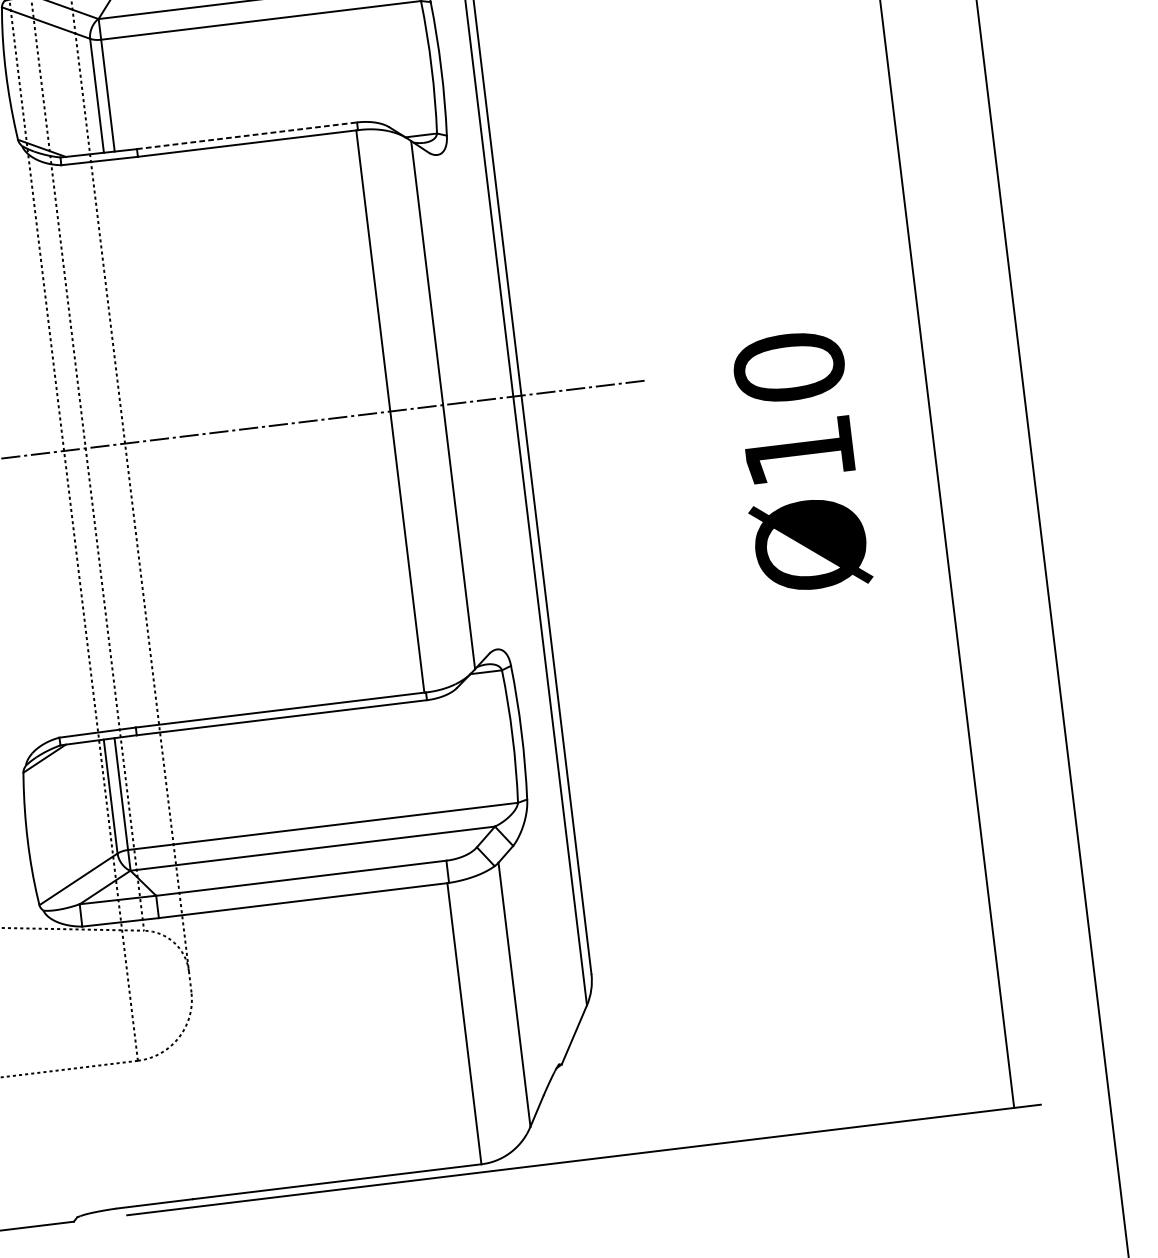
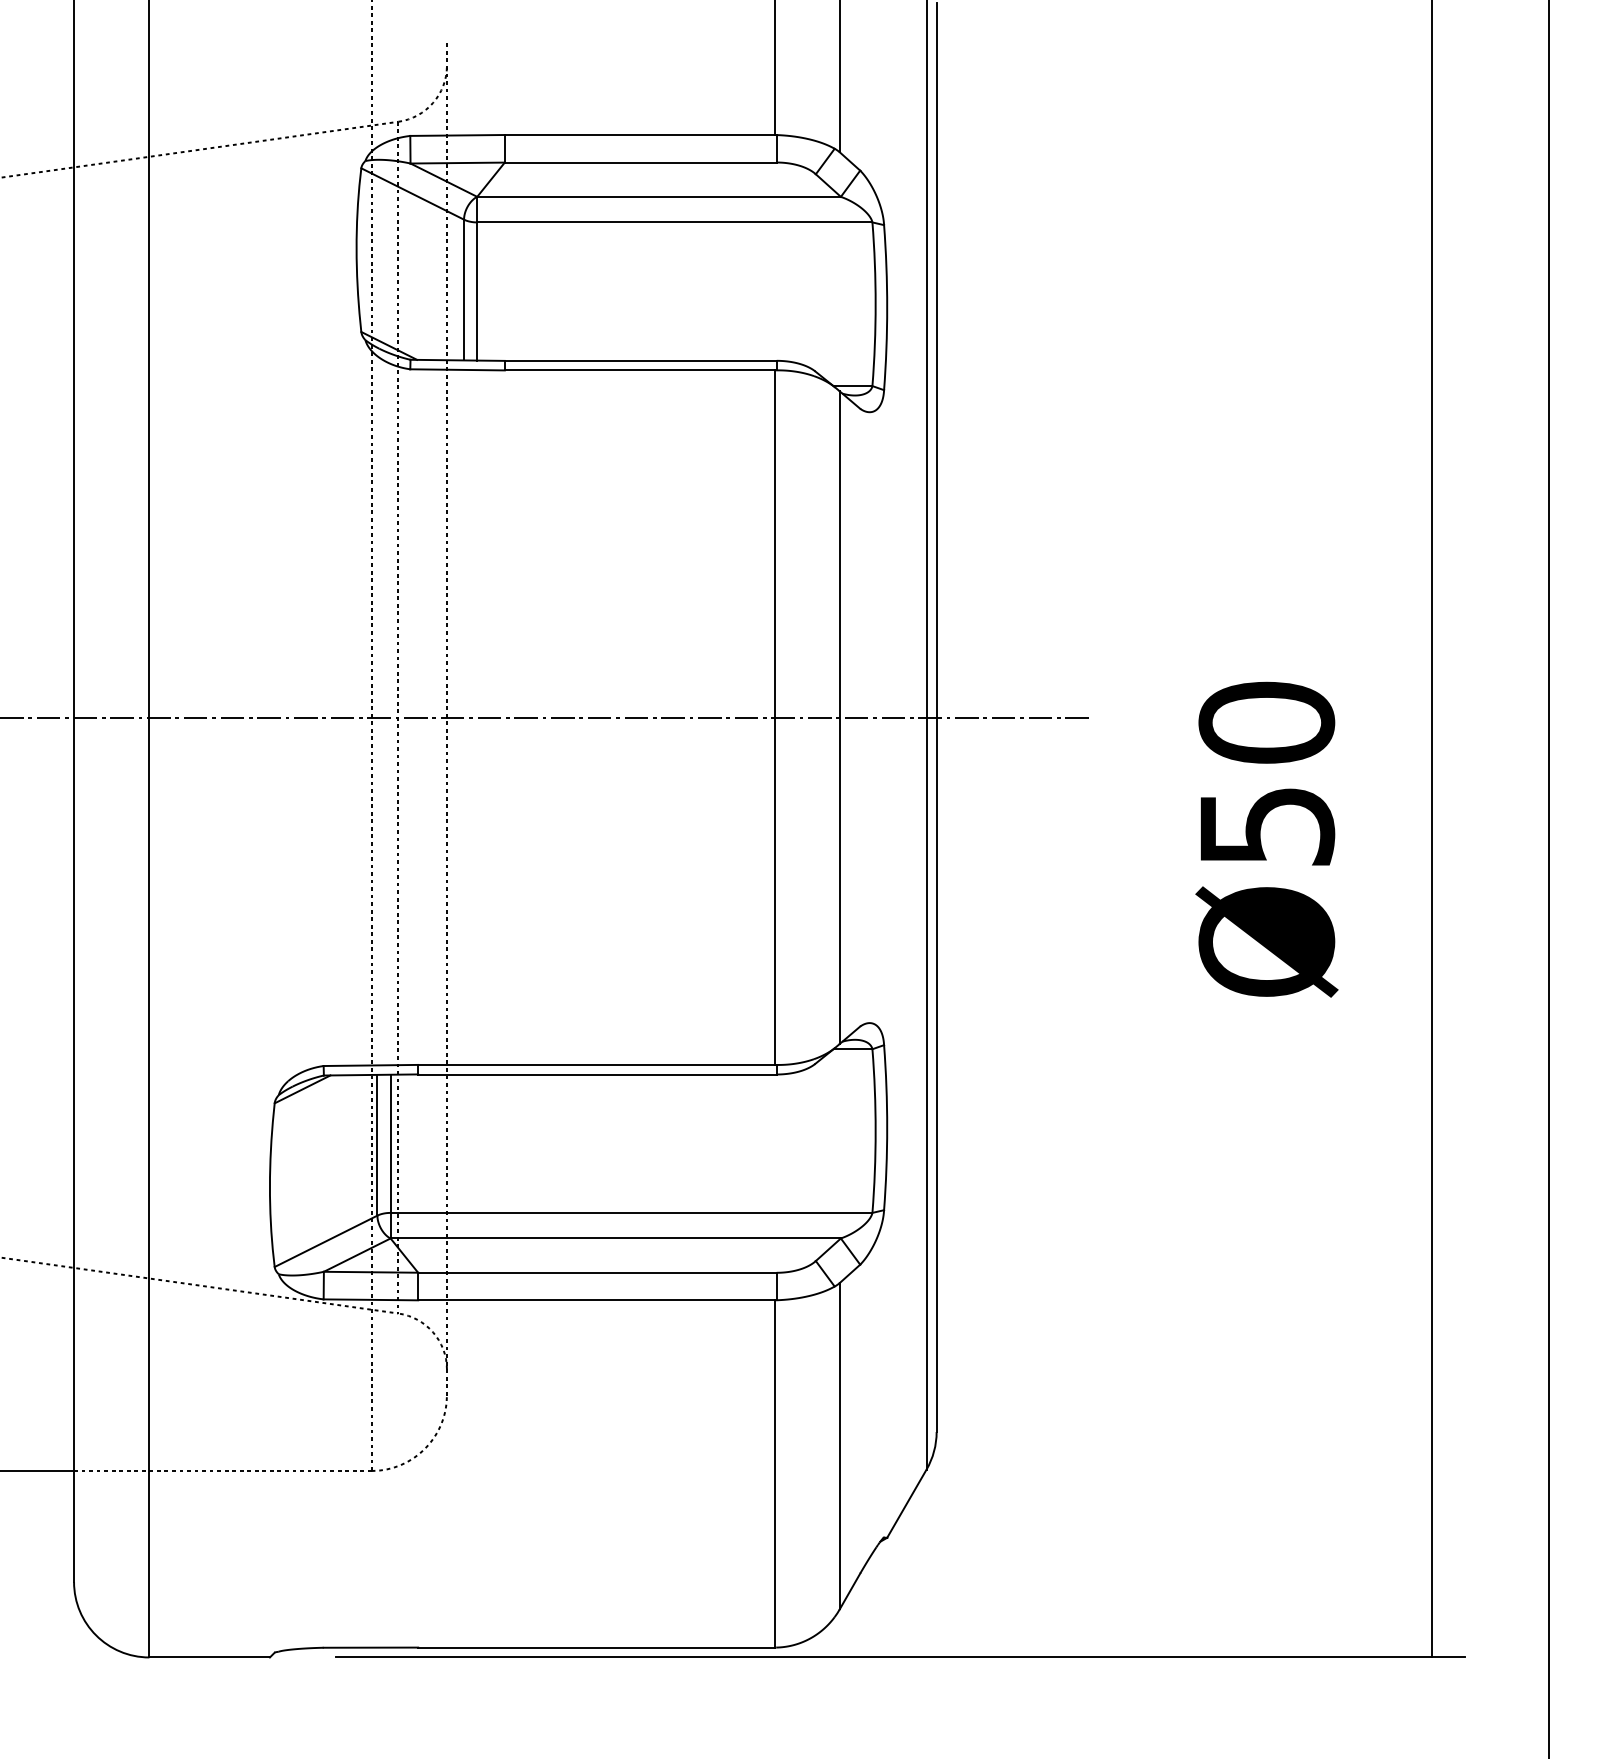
line: (246, 135) -> (640, 360), dashed -> solid
text: (799, 451) -> (1267, 826), Ø10 -> Ø50

